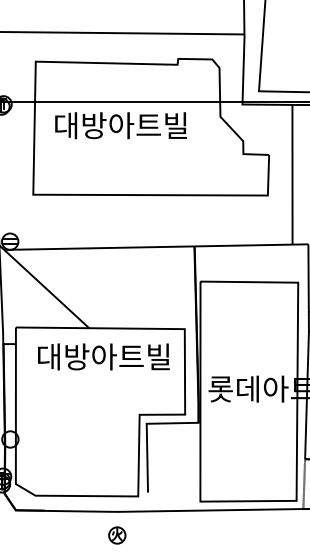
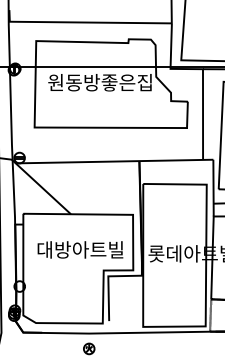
text: (133, 125) -> (99, 82), 대방아트빌 -> 원동방좋은집
text: (103, 356) -> (80, 249), moved

